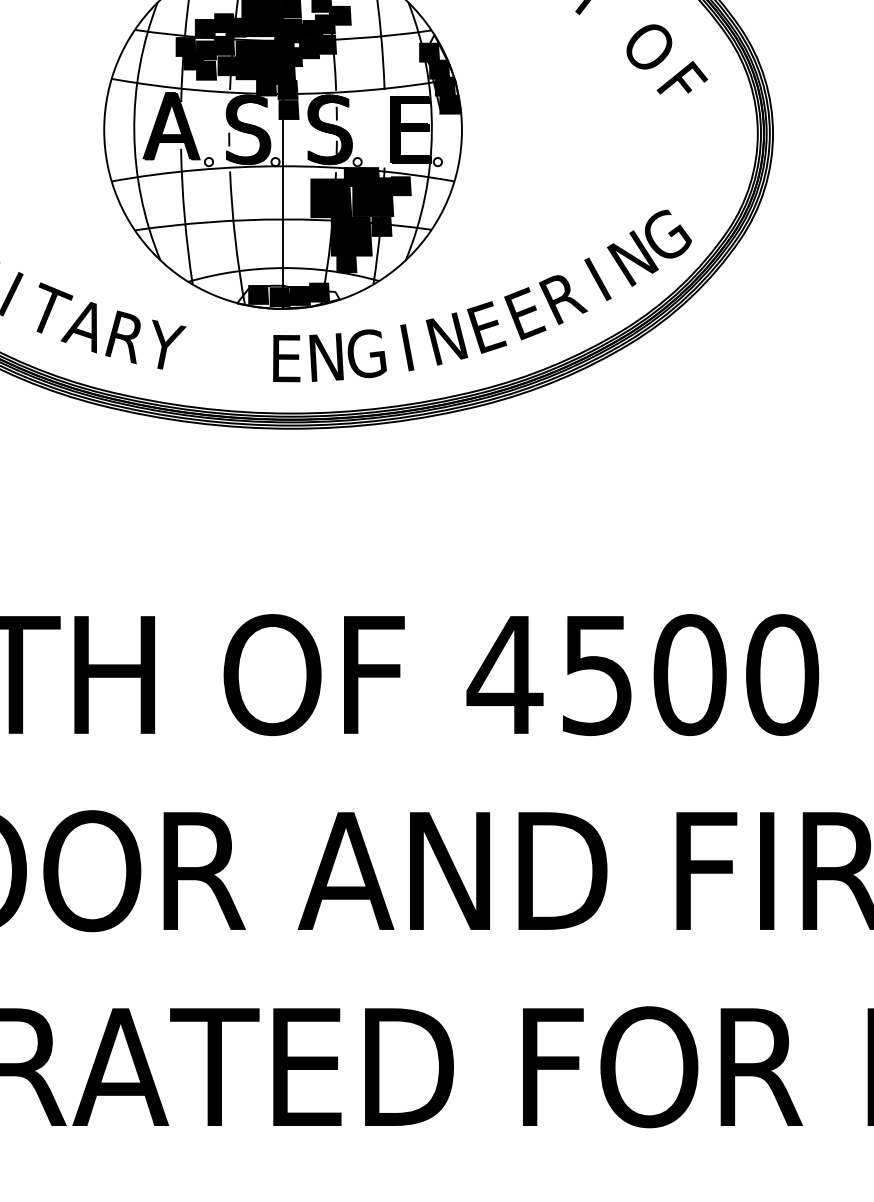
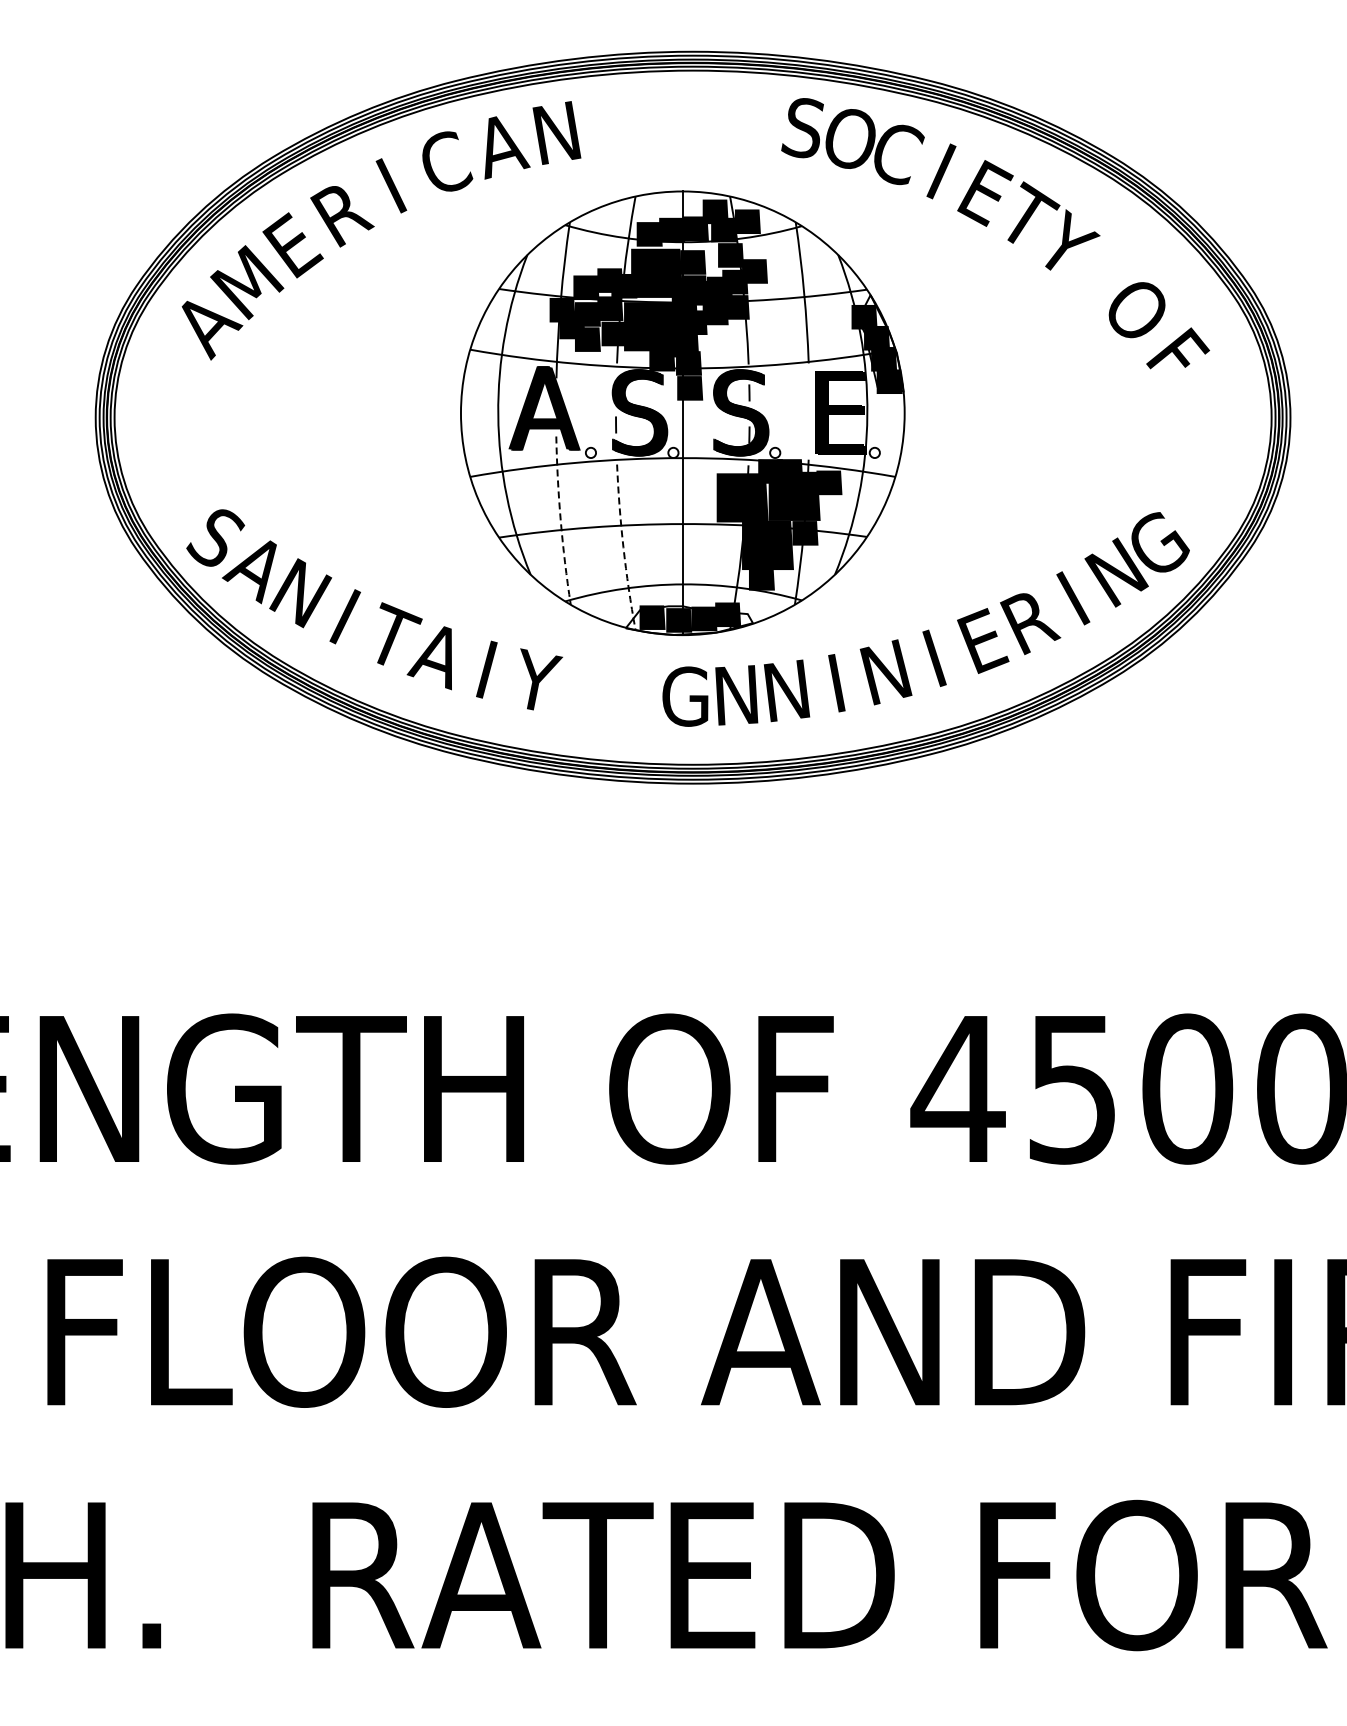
arc: (184, 216) -> (560, 520), solid -> dashed
arc: (235, 238) -> (623, 547), solid -> dashed
text: (486, 327) -> (935, 657), E -> I
text: (123, 337) -> (484, 670), R -> I
text: (367, 353) -> (787, 690), G -> N
text: (285, 358) -> (685, 696), E -> G

